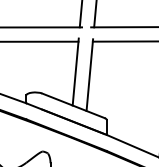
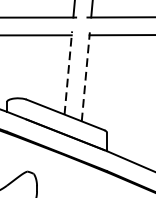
line: (75, 72) -> (68, 73), solid -> dashed
line: (89, 75) -> (85, 77), solid -> dashed

